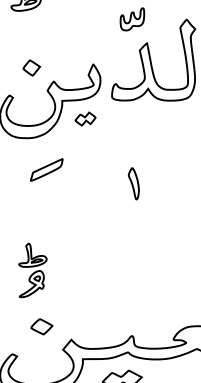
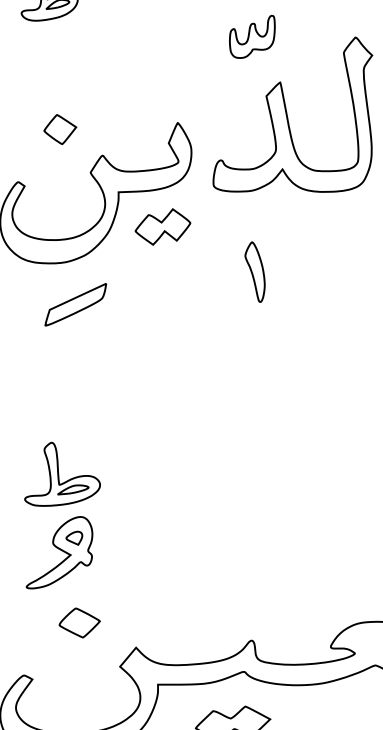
part: (85, 118) -> (162, 225), size x1.43
part: (46, 169) -> (75, 303), moved
part: (133, 183) -> (254, 271), moved
part: (32, 270) -> (61, 515), size x1.43

